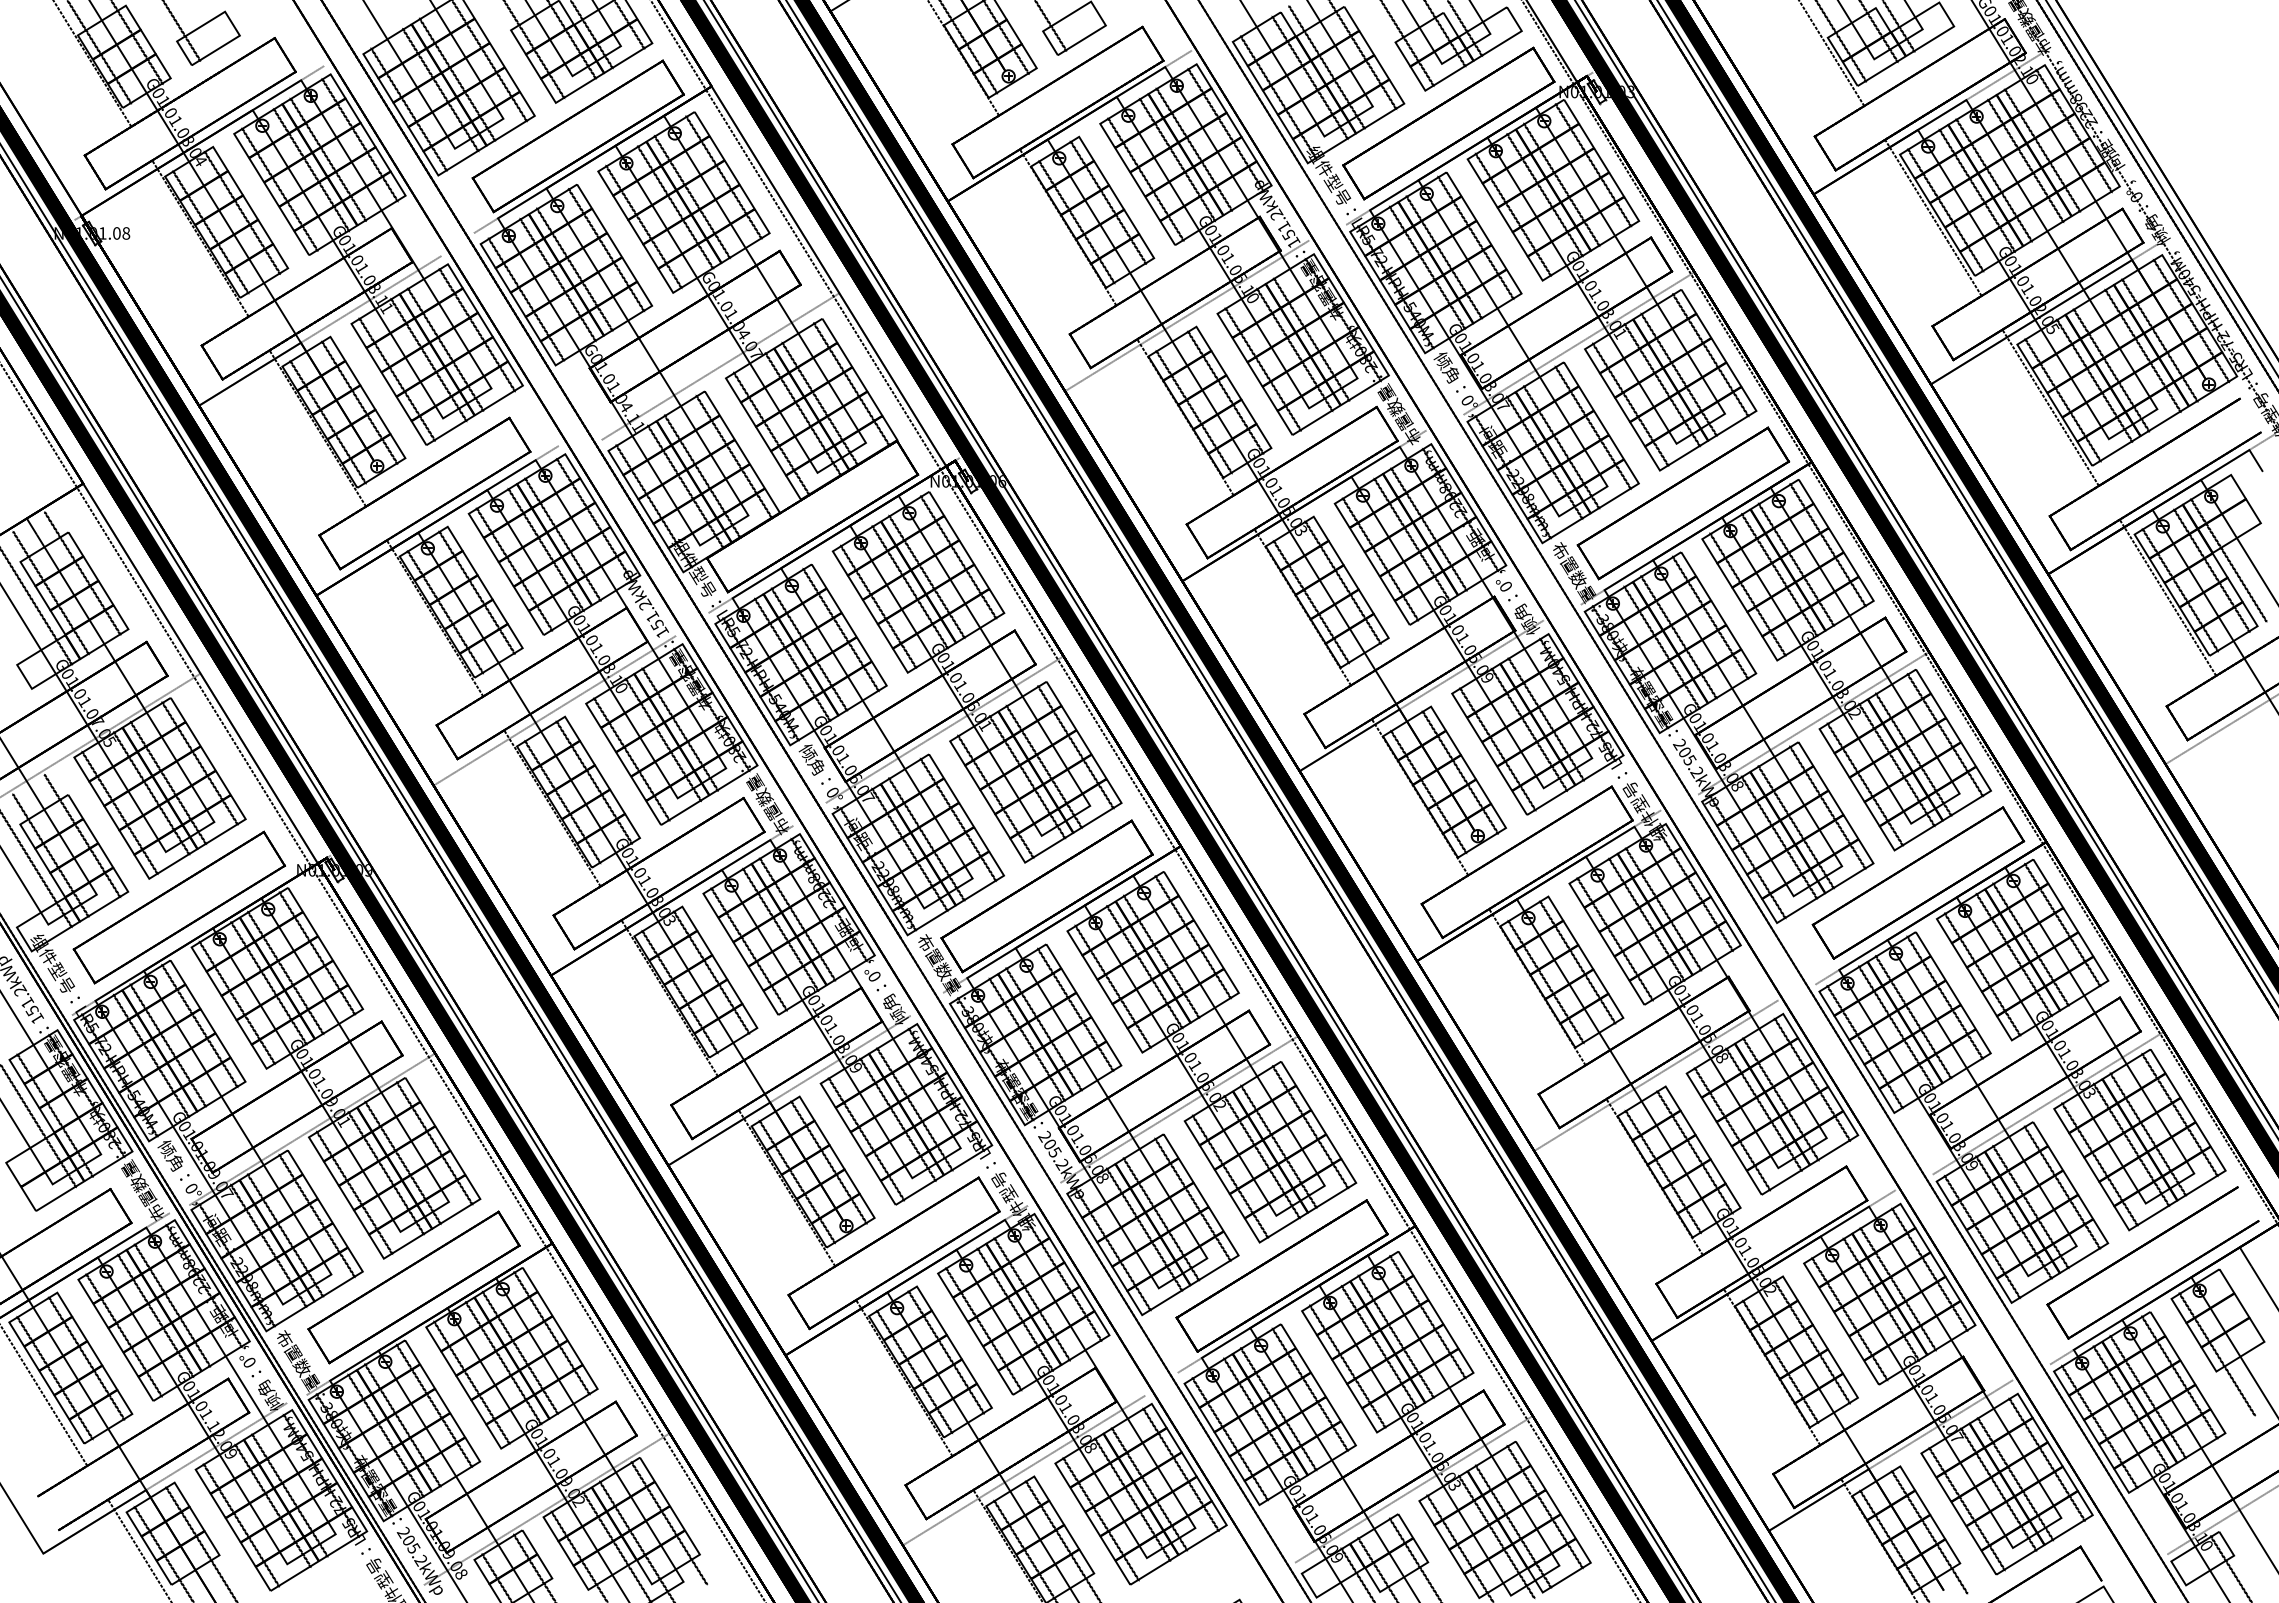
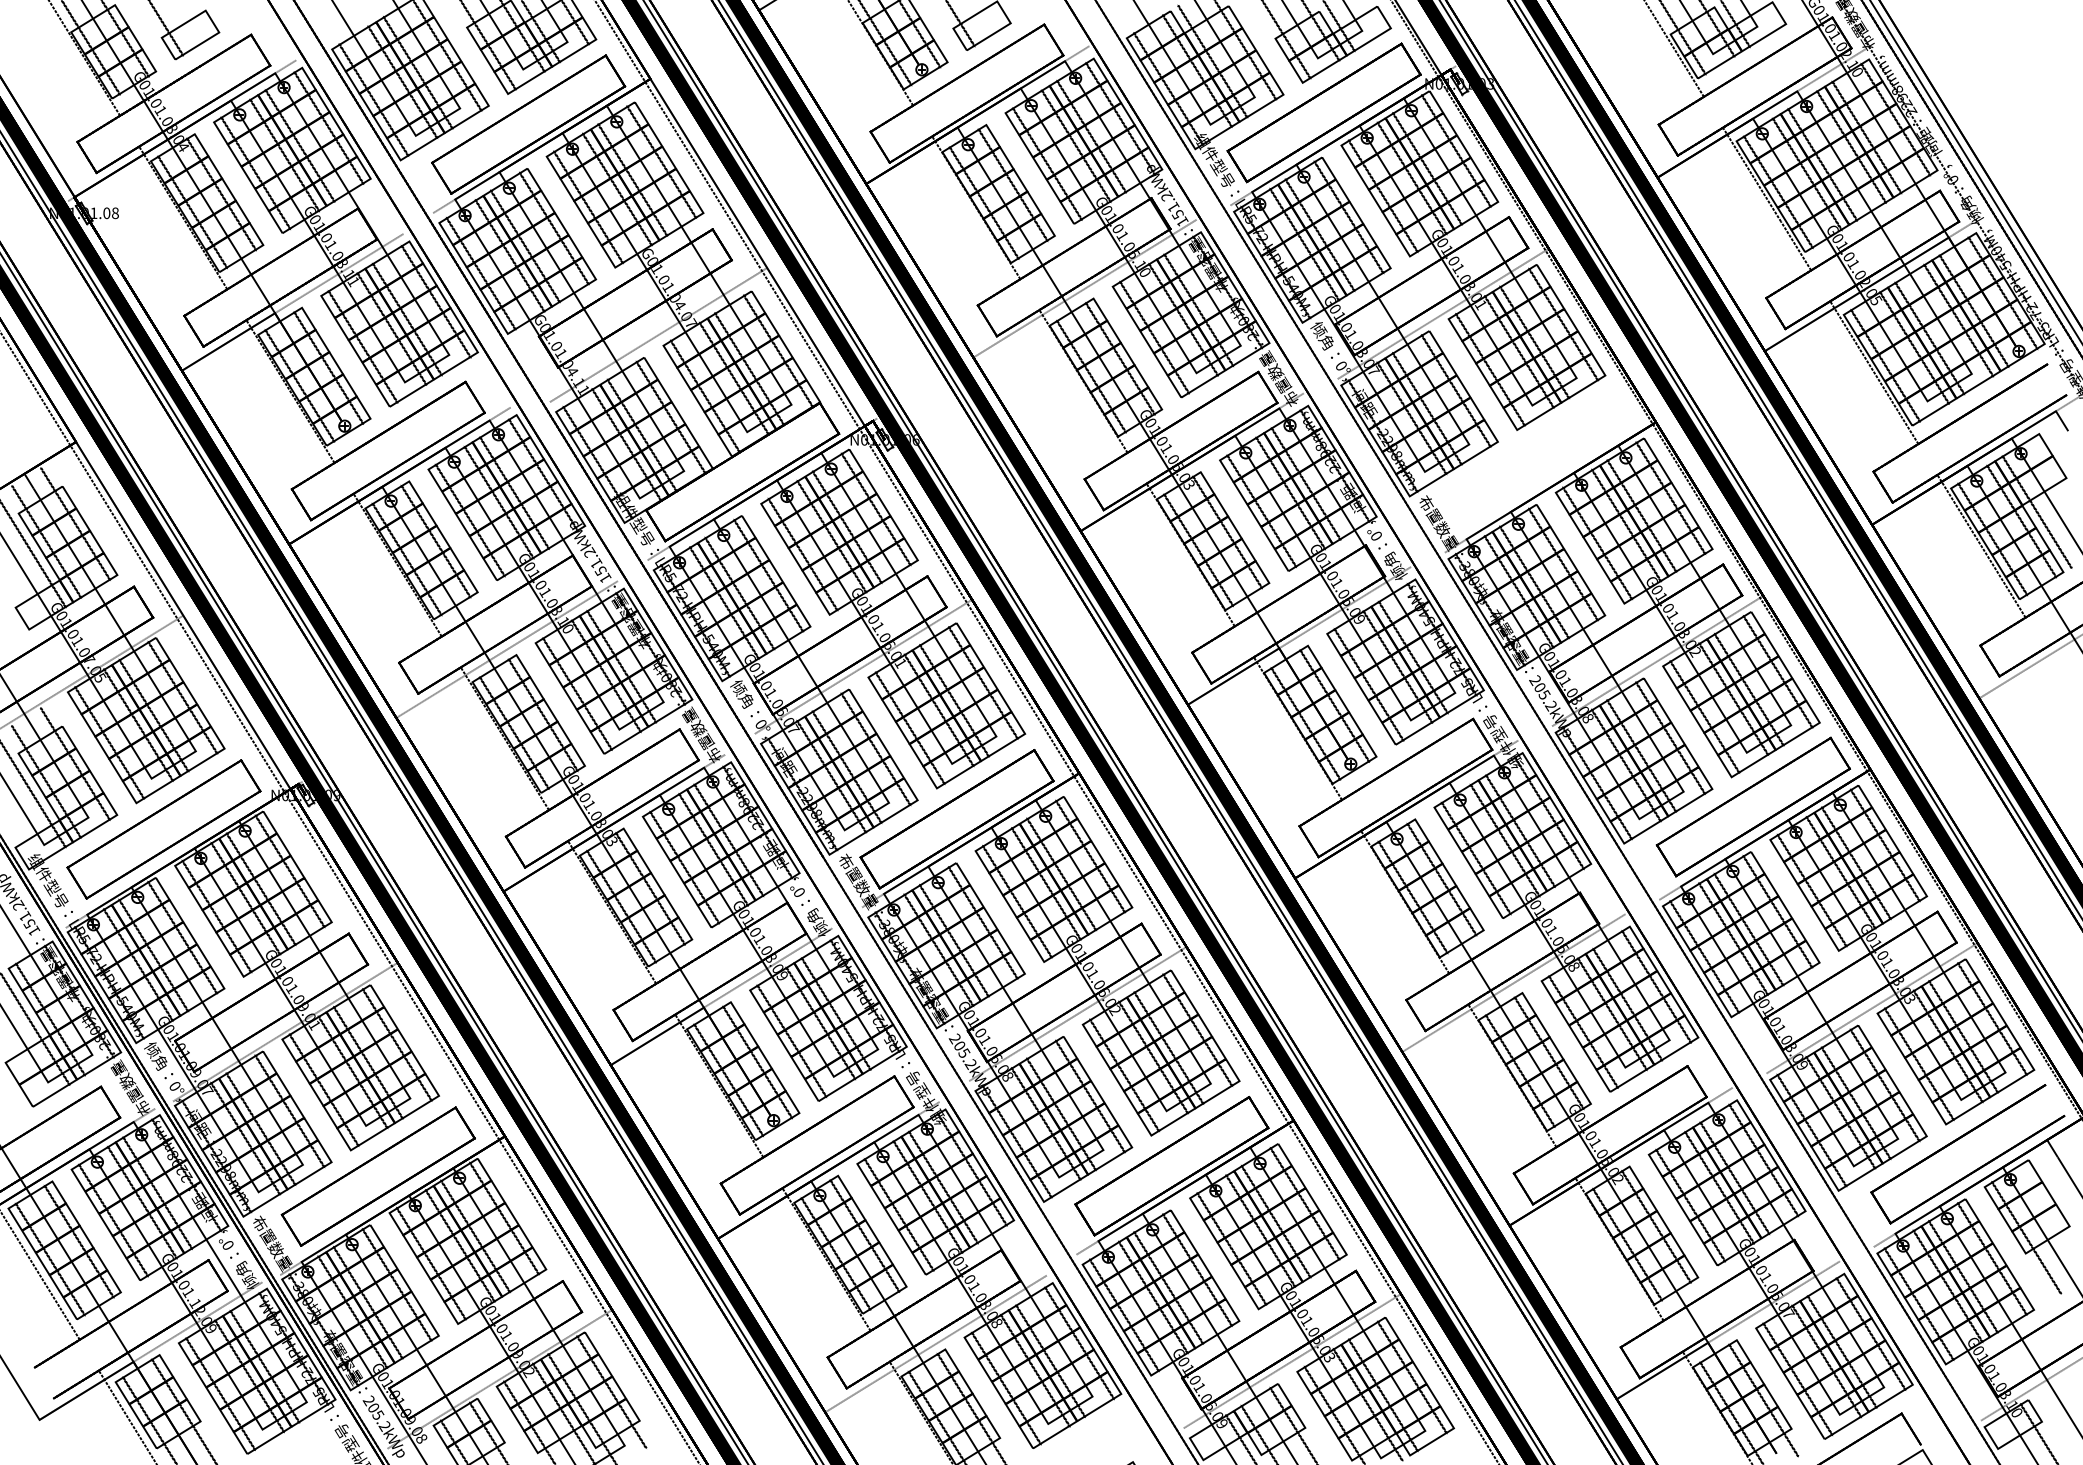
part: (1683, 503) -> (1538, 460), removed

